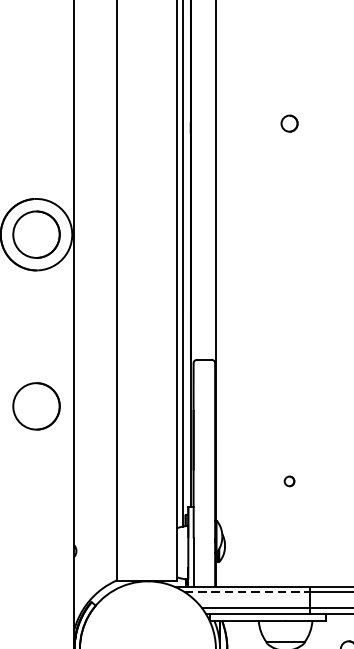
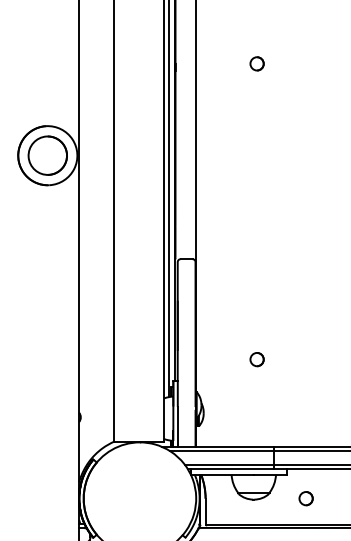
part: (36, 406) -> (47, 297), removed
circle: (288, 481) -> (256, 359), size x1.67
line: (247, 592) -> (222, 451), dashed -> solid

